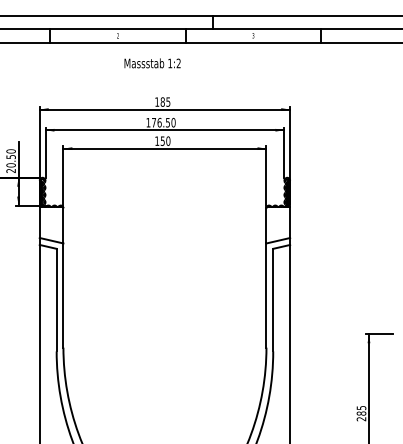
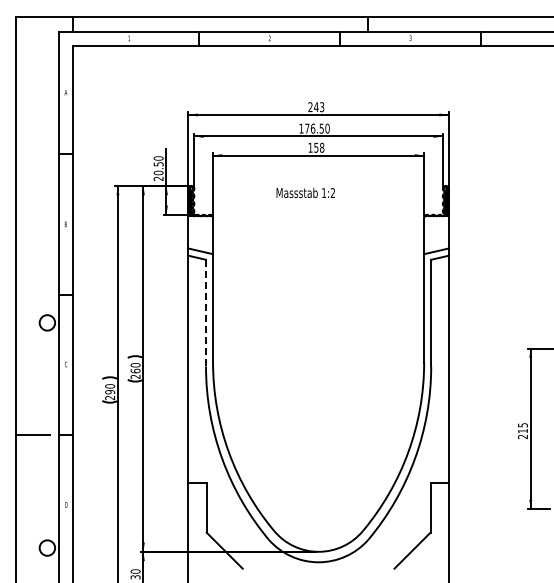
text: (152, 62) -> (305, 192), moved
text: (162, 102) -> (316, 107), 185 -> 243
text: (168, 140) -> (322, 147), 150 -> 158
line: (57, 300) -> (206, 313), solid -> dashed
text: (361, 413) -> (522, 430), 285 -> 215

